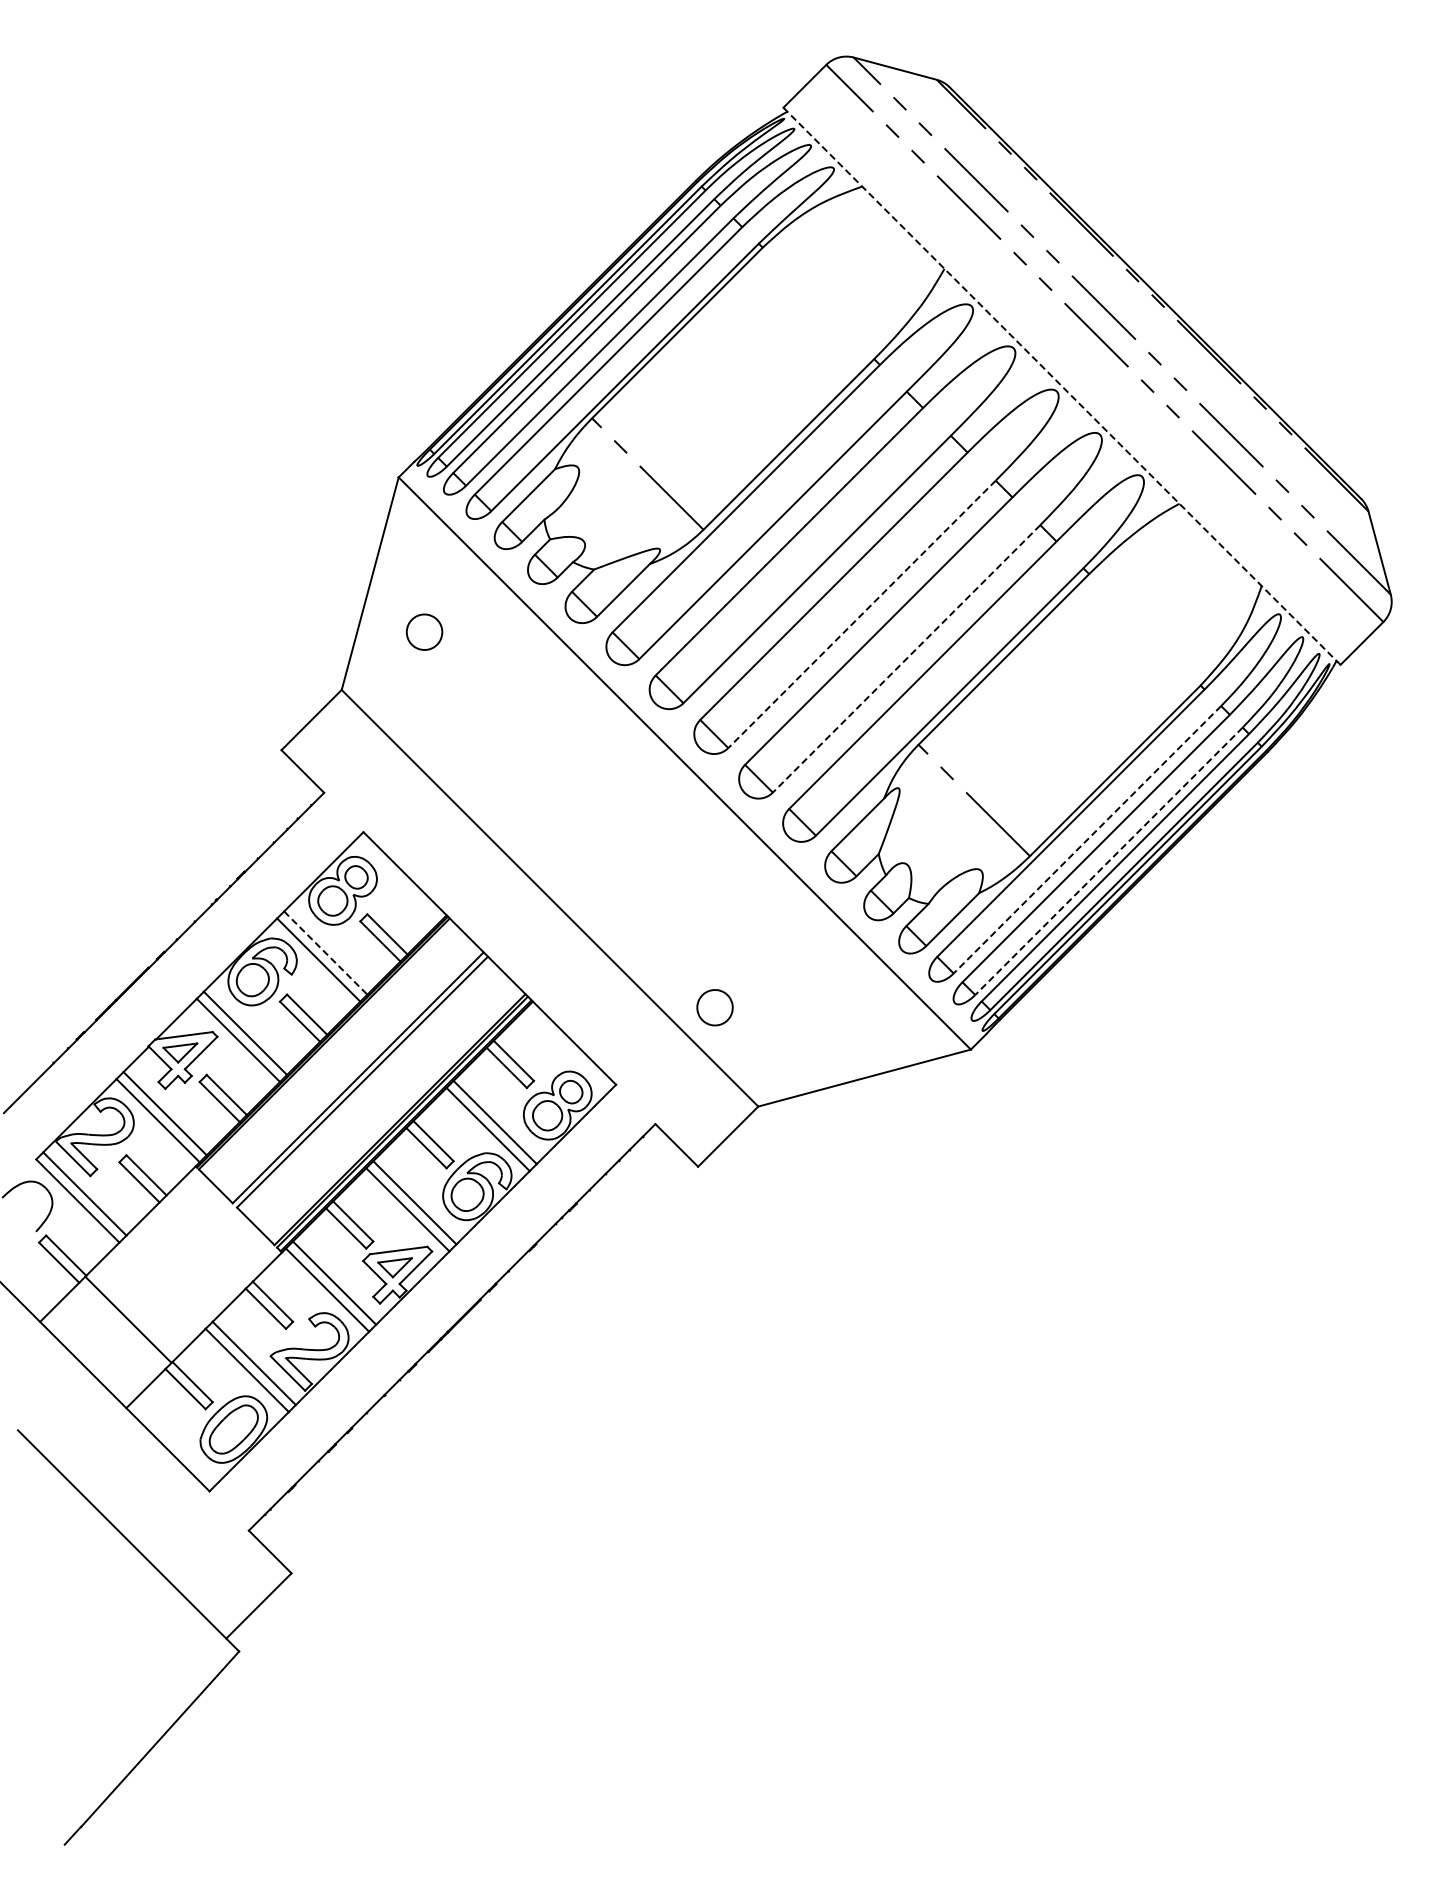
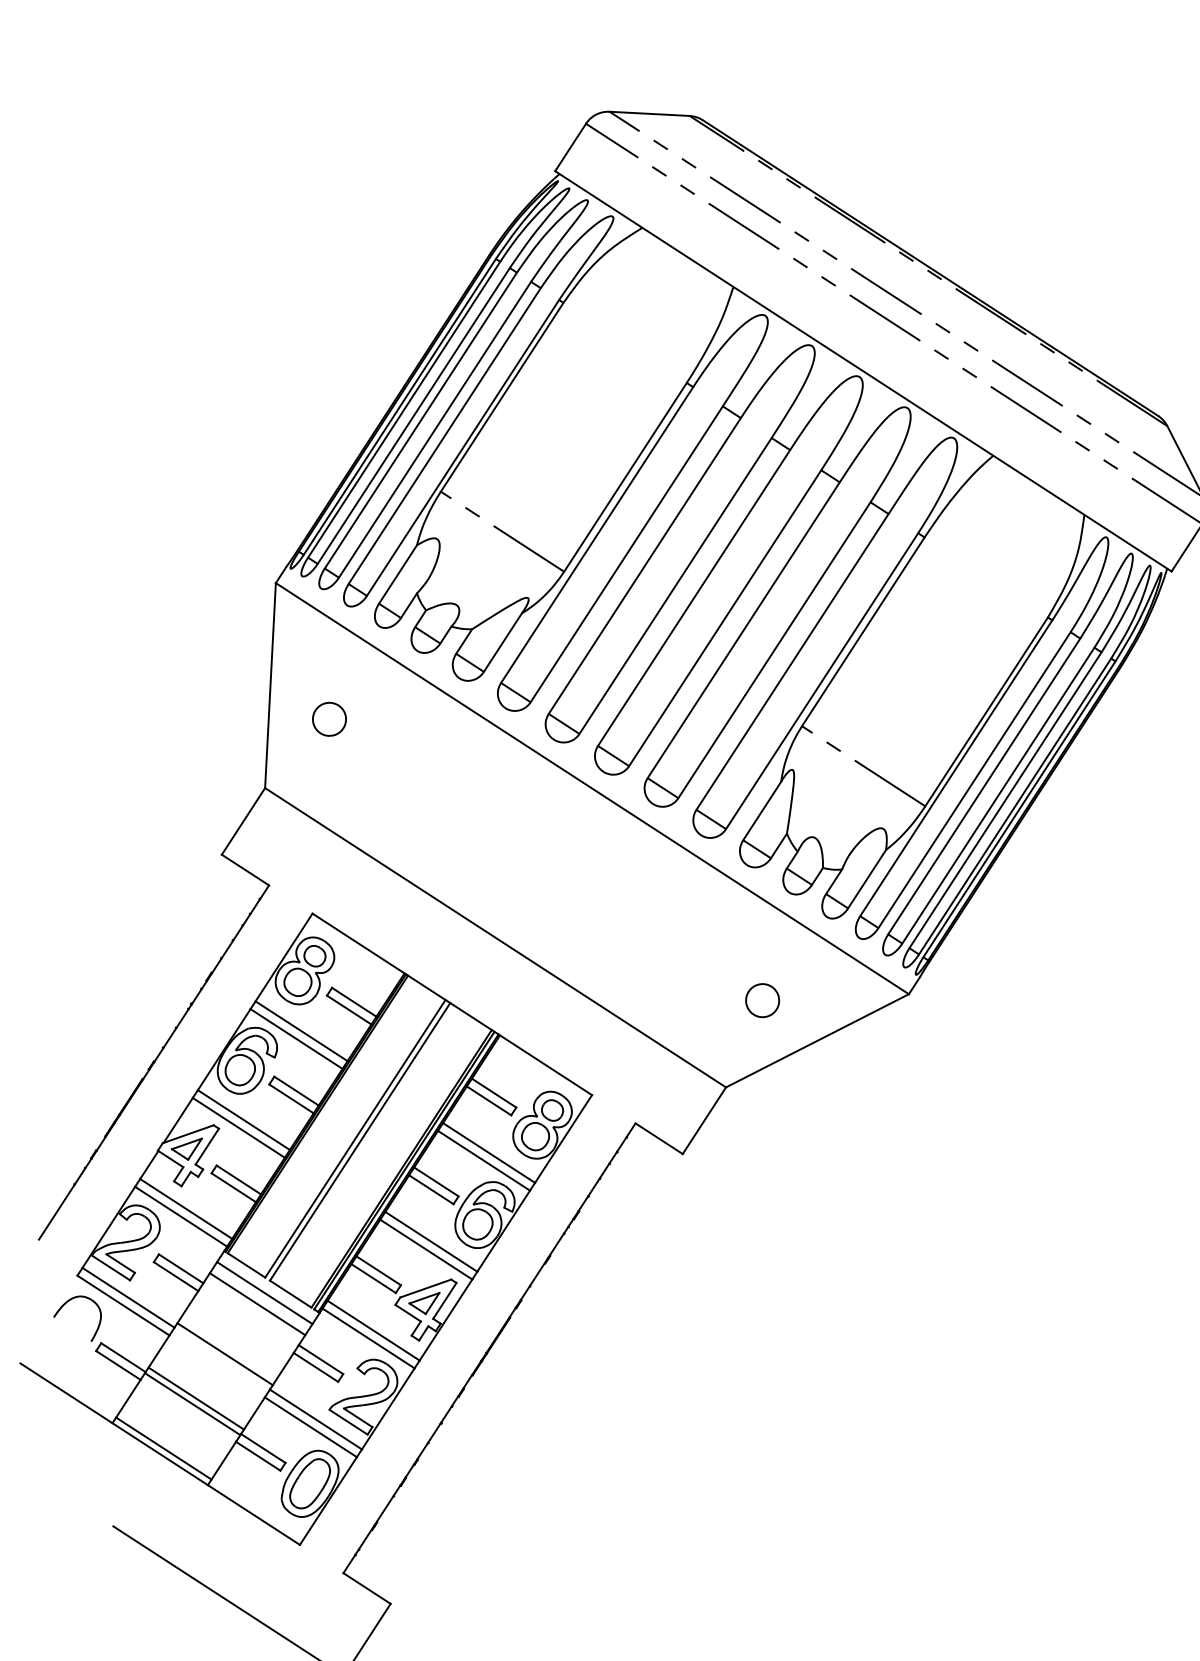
line: (1062, 386) -> (863, 371), dashed -> solid
line: (861, 614) -> (724, 618), dashed -> solid
line: (906, 659) -> (774, 650), dashed -> solid
line: (1087, 840) -> (974, 780), dashed -> solid
line: (1108, 861) -> (997, 795), dashed -> solid
line: (325, 953) -> (301, 1031), dashed -> solid
part: (714, 1007) -> (762, 1000), moved
line: (228, 1219) -> (264, 1293), added
line: (218, 1229) -> (257, 1304), added
line: (173, 1274) -> (224, 1354), added
line: (133, 1314) -> (196, 1398), added
line: (88, 1359) -> (163, 1448), added

